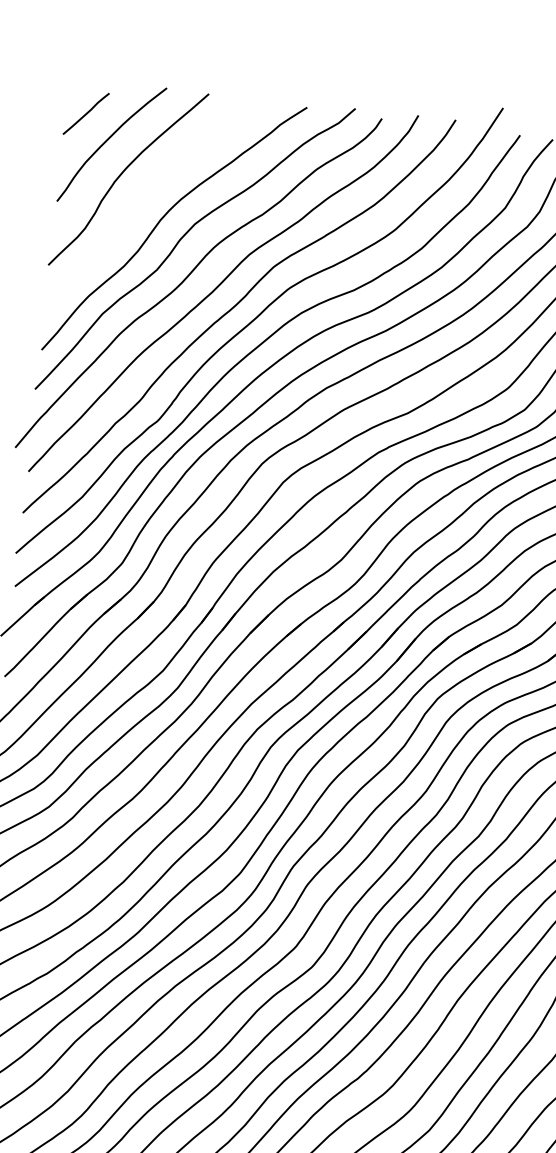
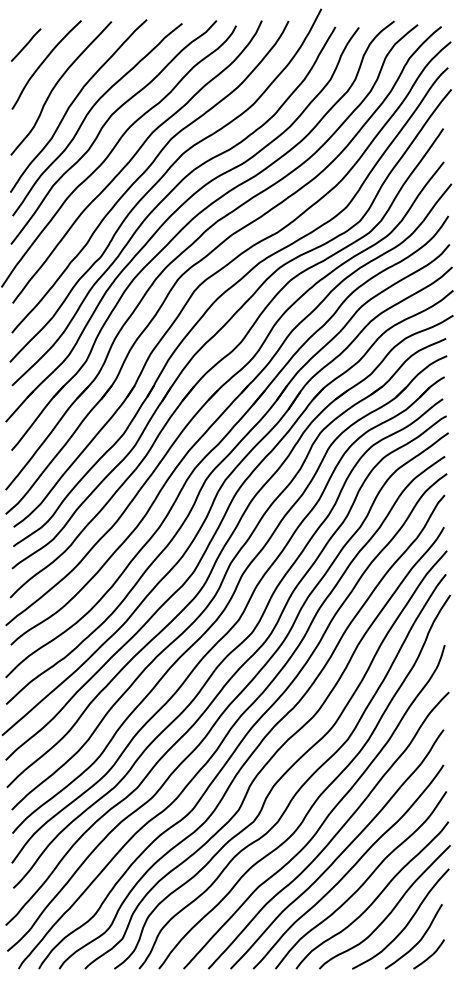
curve: (143, 202) -> (73, 103), added

